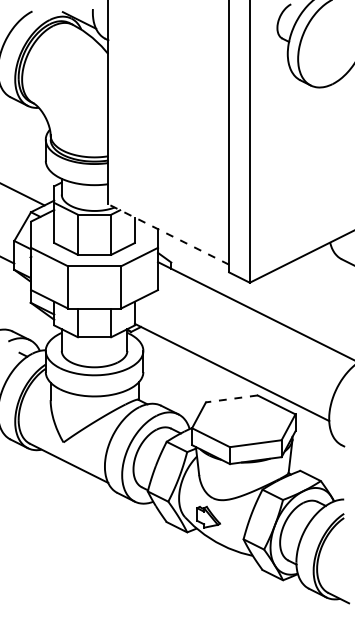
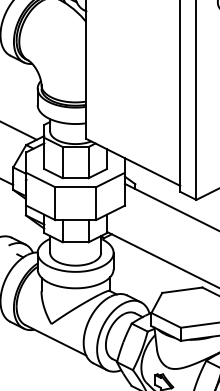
line: (168, 234) -> (133, 162), dashed -> solid
line: (231, 398) -> (182, 289), dashed -> solid

